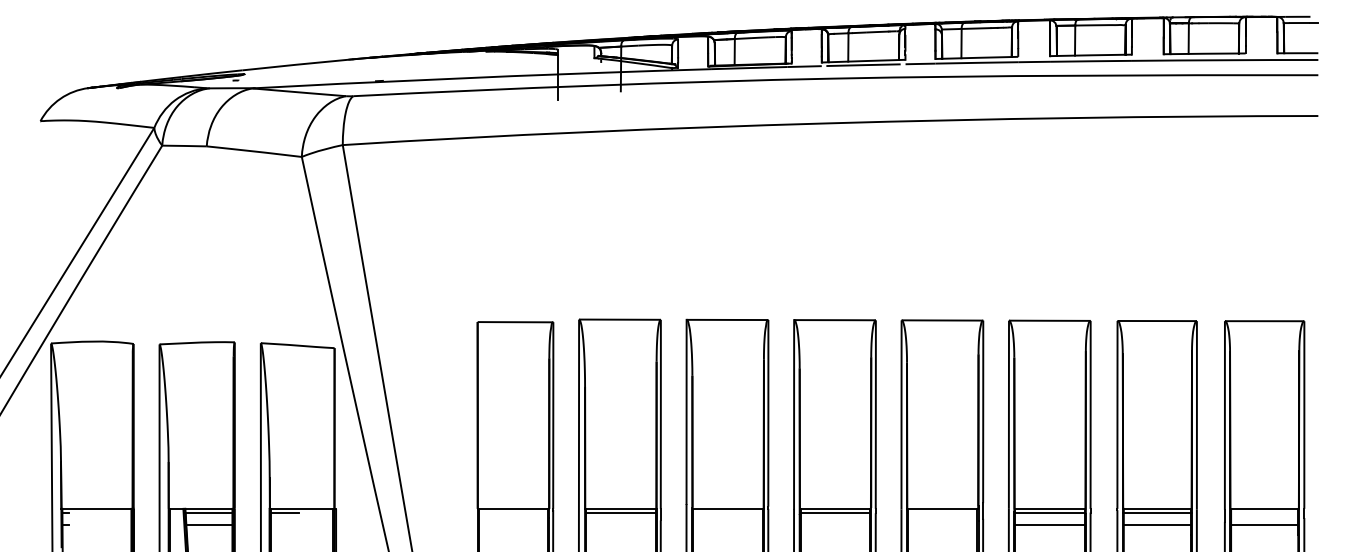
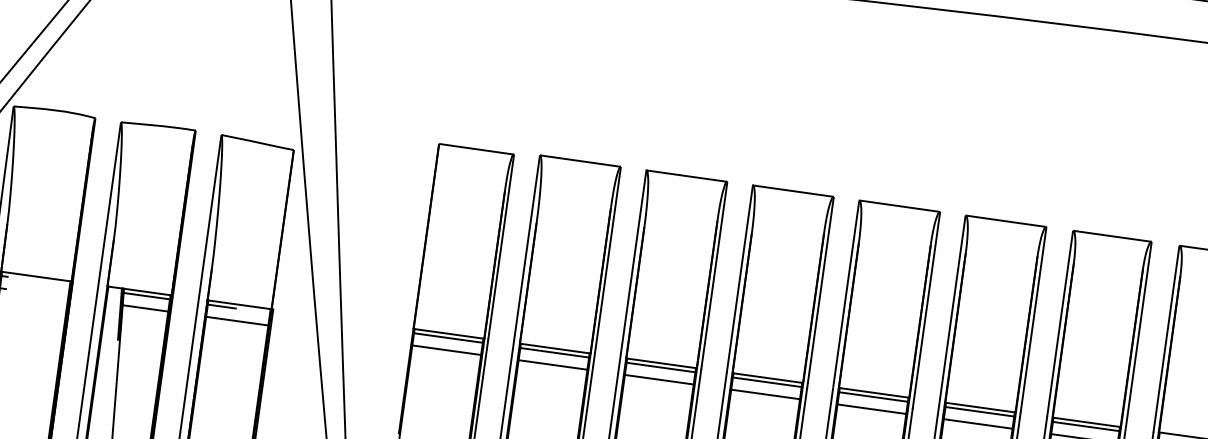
line: (513, 513) -> (448, 338), added
line: (727, 513) -> (660, 367), added
line: (943, 513) -> (874, 397), added
line: (301, 525) -> (236, 321), added
line: (513, 525) -> (446, 350), added
line: (620, 525) -> (552, 365), added
line: (727, 525) -> (658, 379), added
line: (835, 525) -> (765, 394), added
line: (942, 525) -> (871, 409), added

